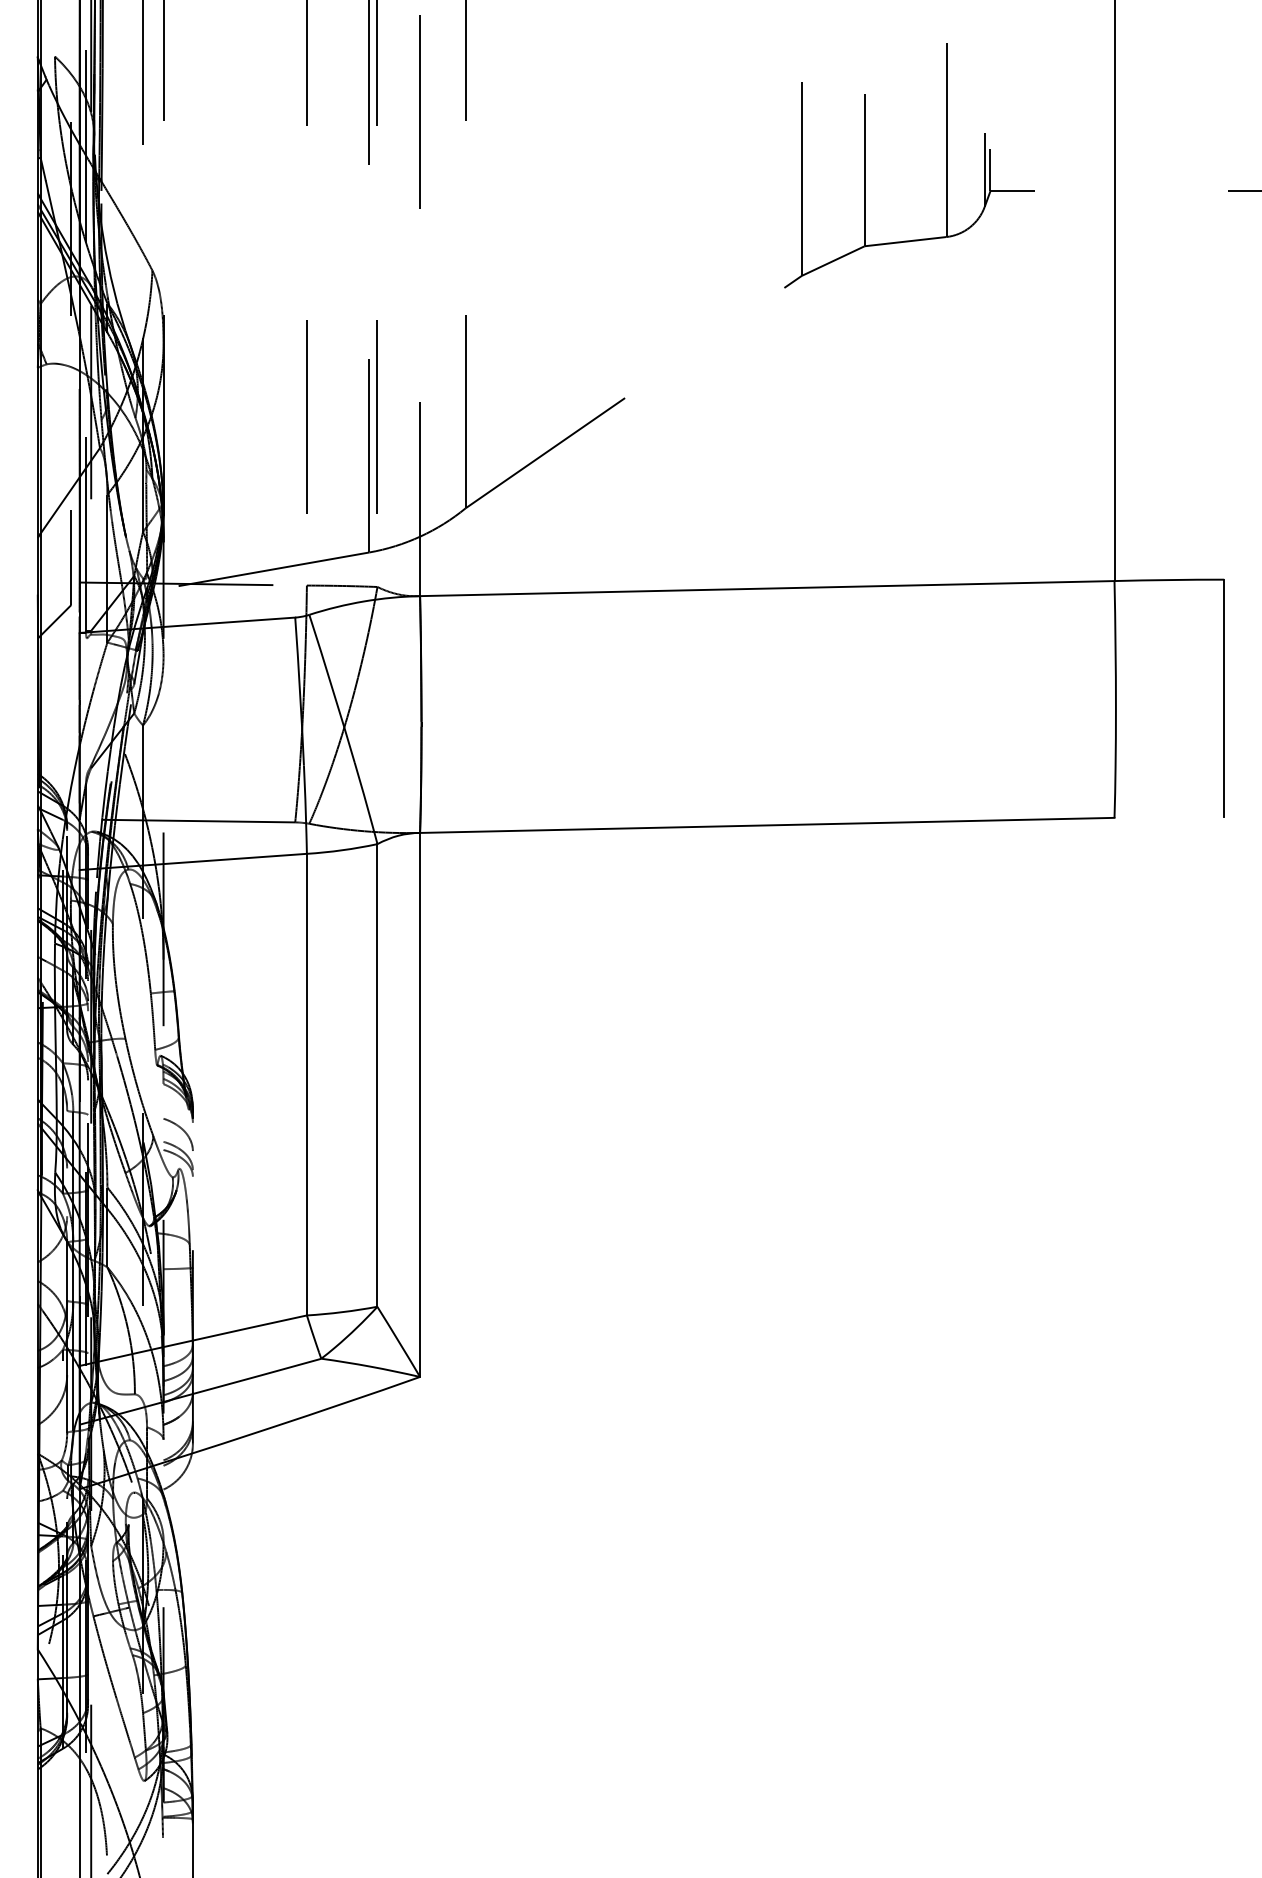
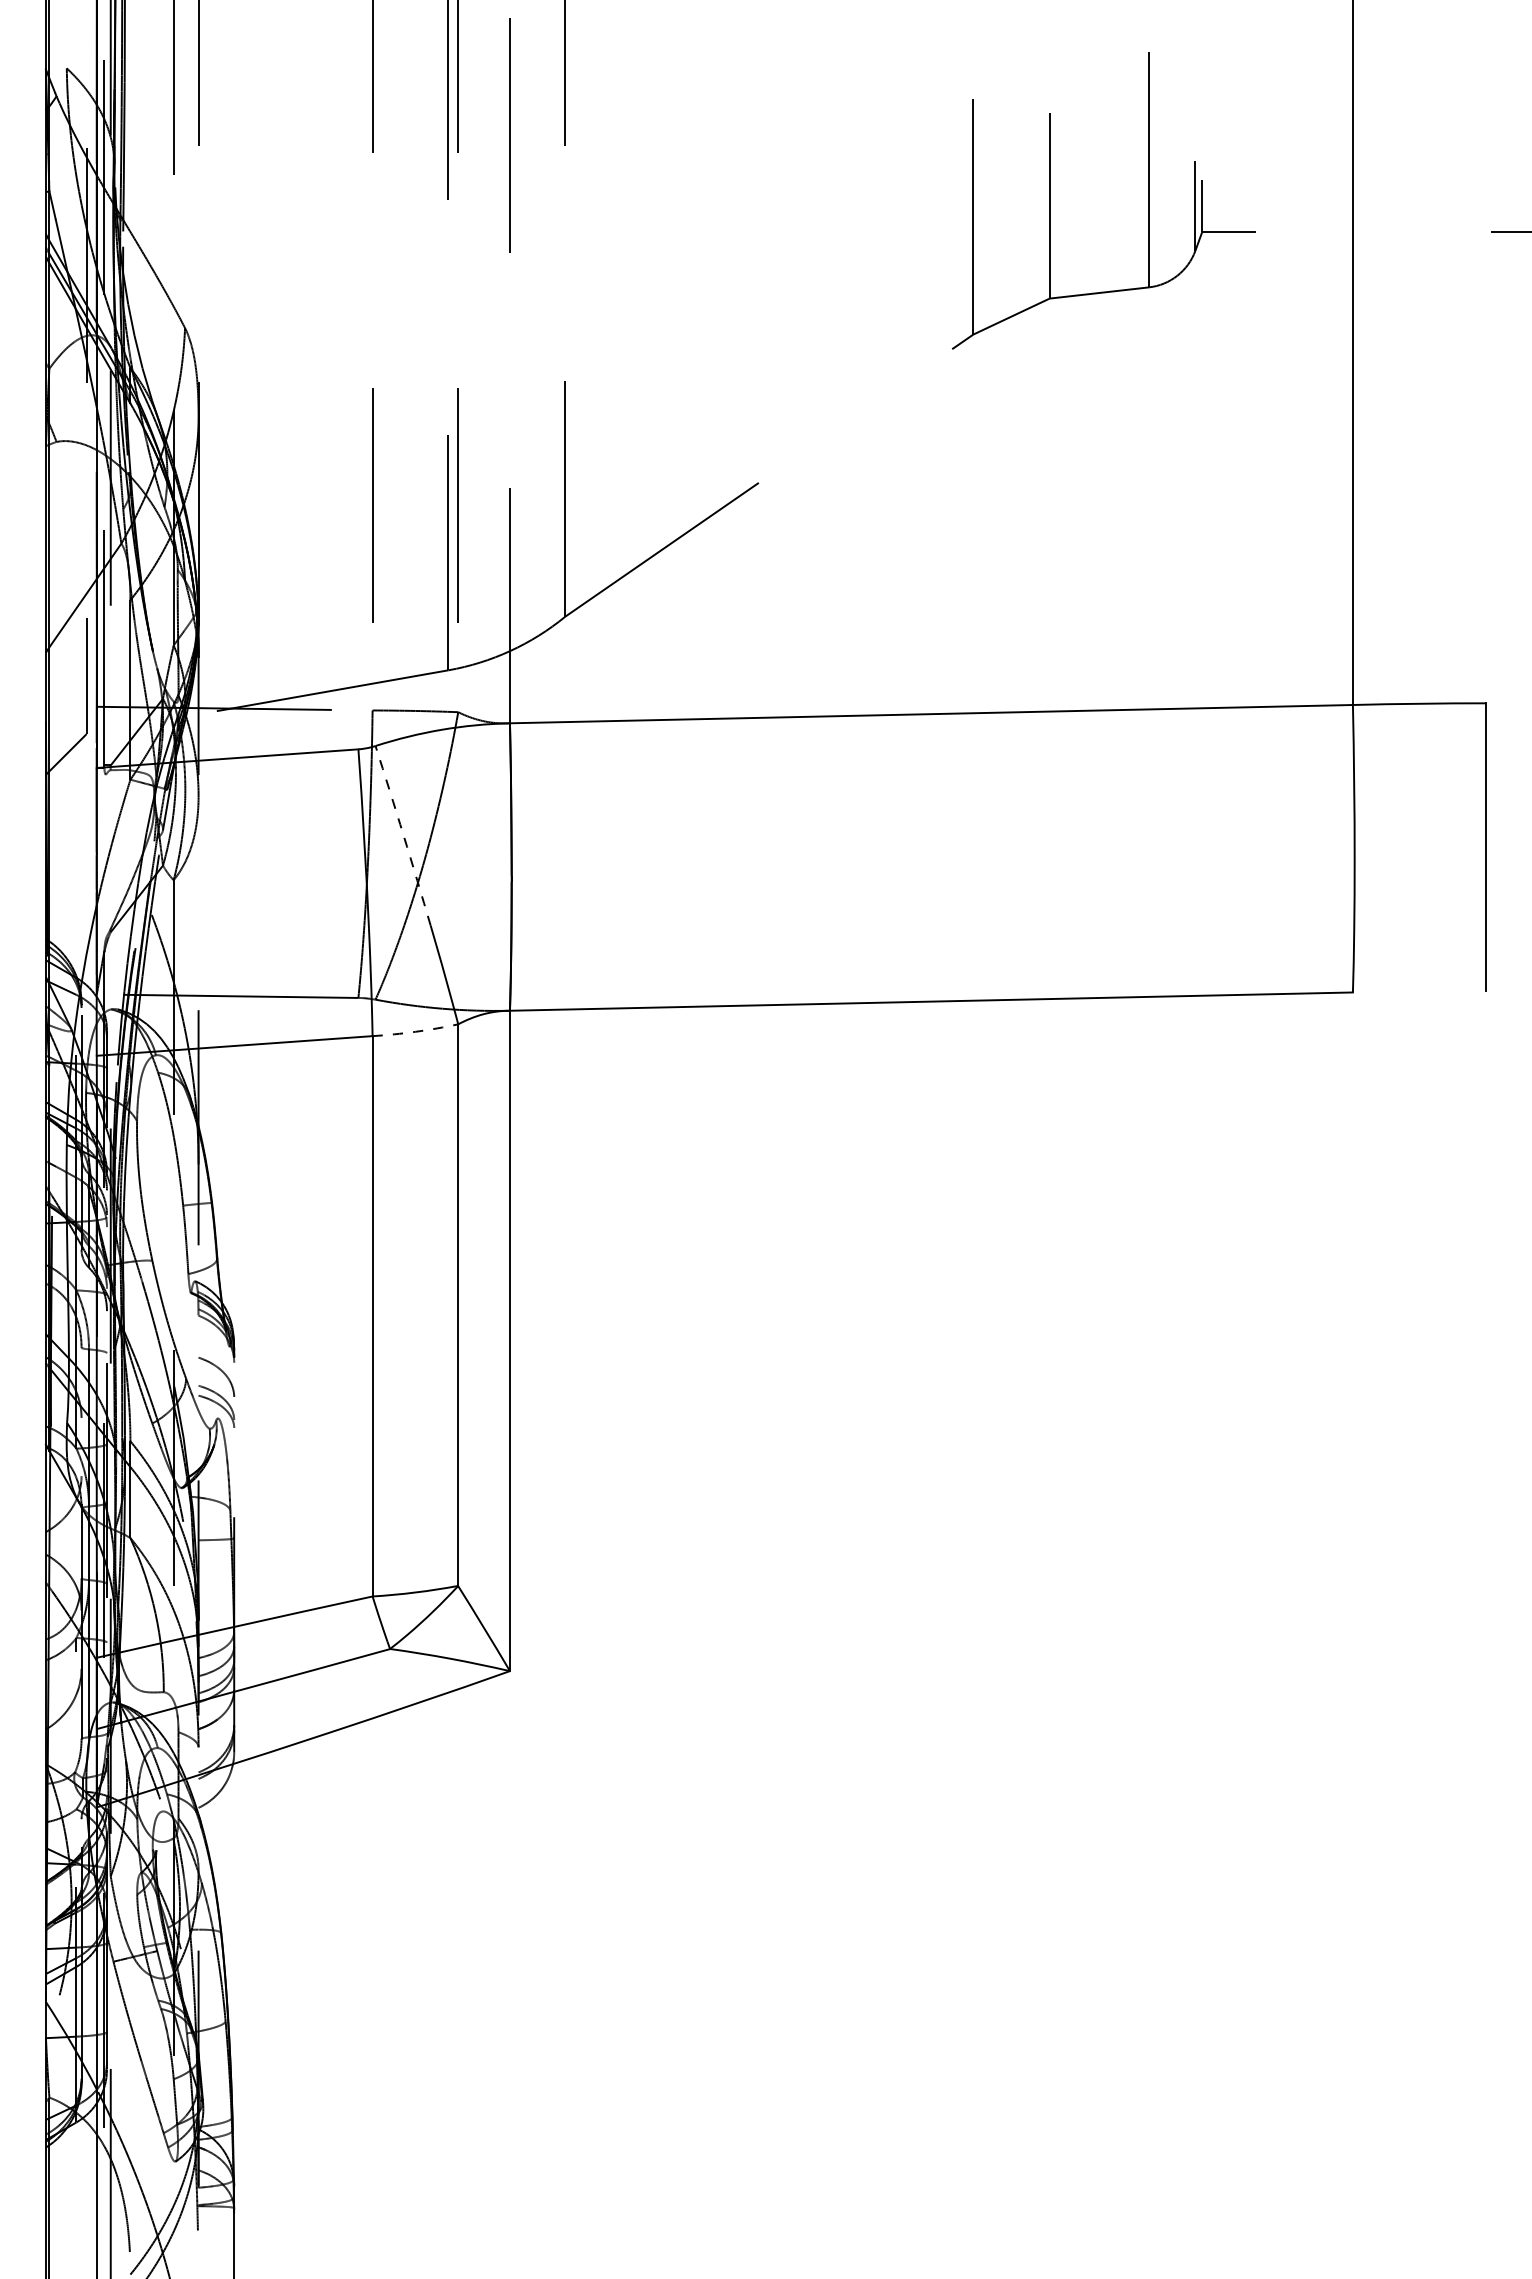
arc: (332, 688) -> (403, 835), solid -> dashed
arc: (342, 850) -> (415, 1031), solid -> dashed

